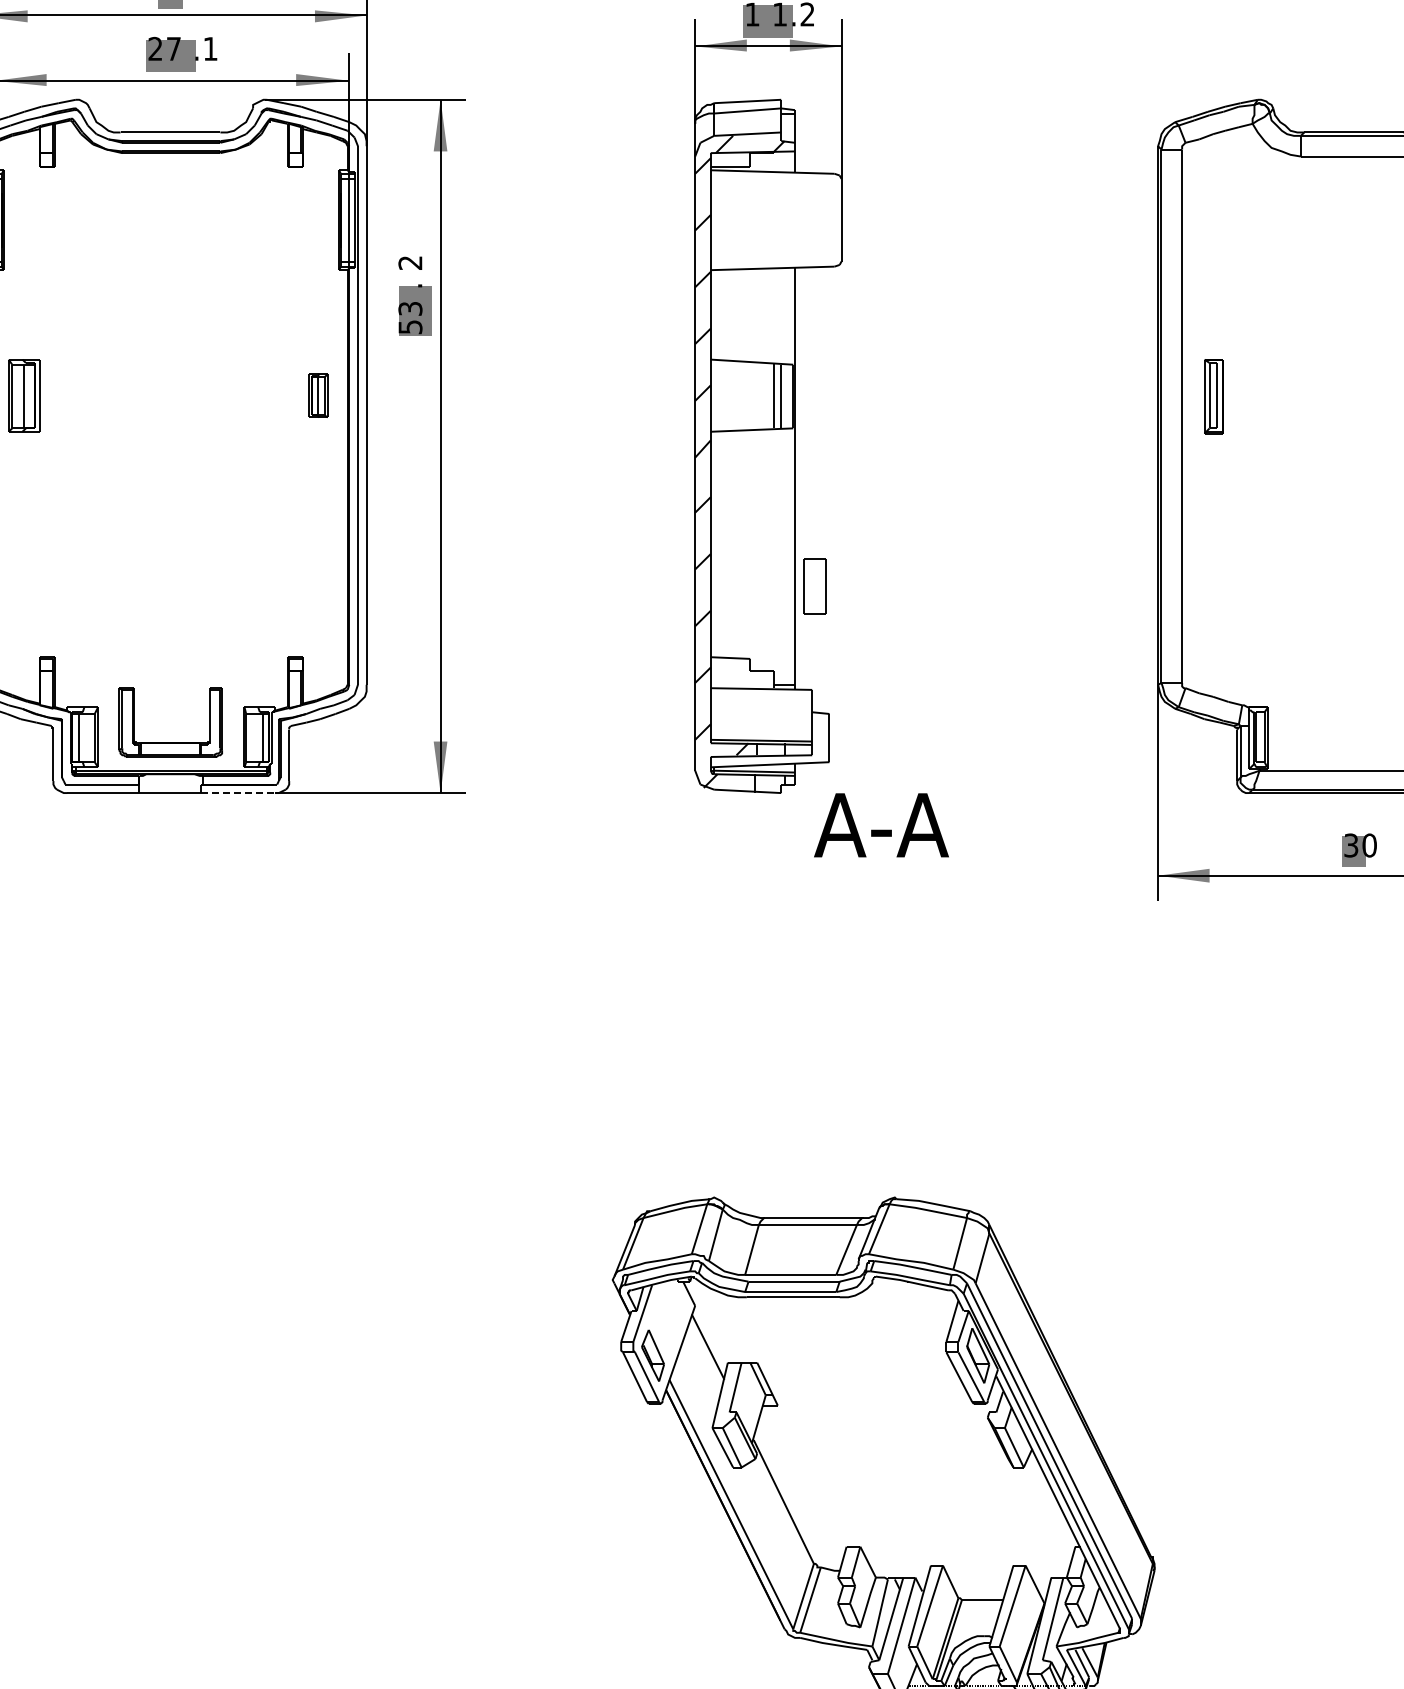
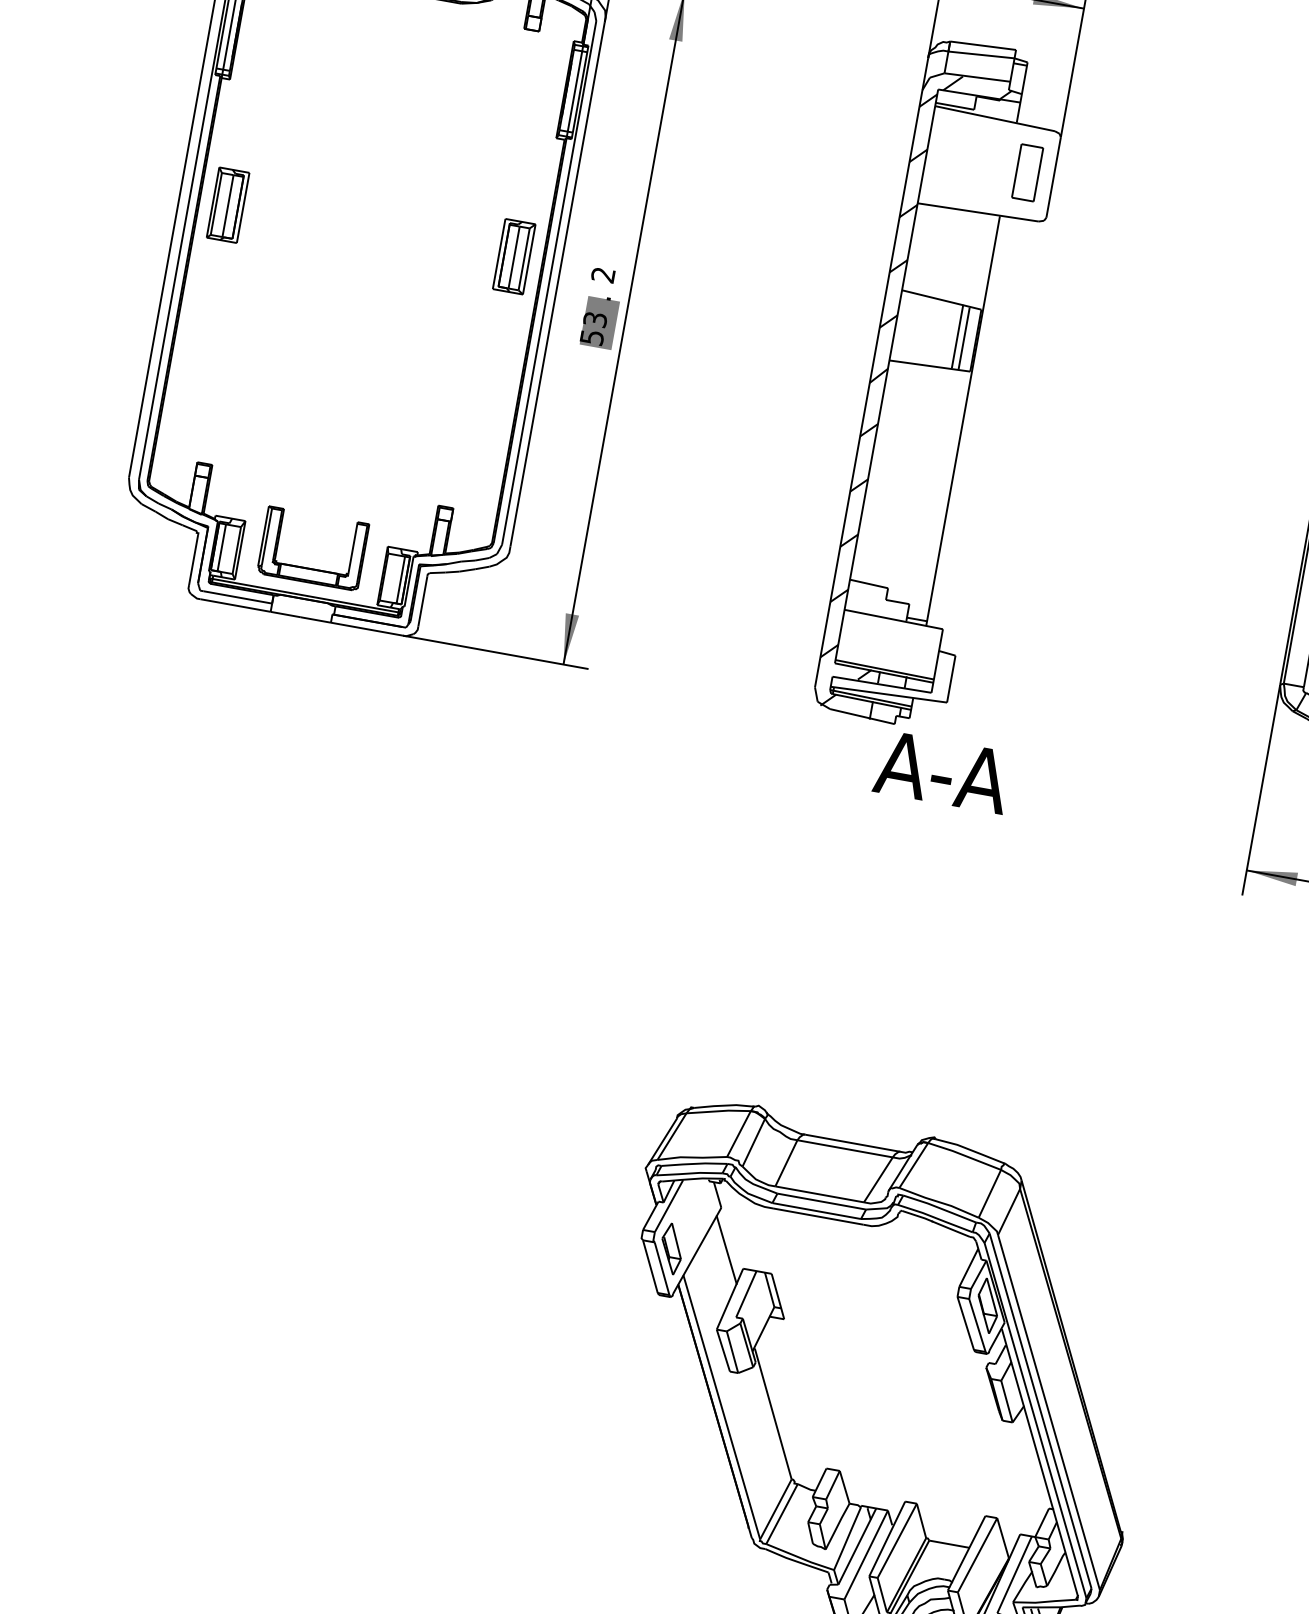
text: (414, 295) -> (601, 307), moved
part: (318, 395) -> (514, 256), size x1.67
part: (814, 586) -> (1027, 173), moved
line: (238, 793) -> (366, 629), dashed -> solid
text: (881, 825) -> (942, 772), moved

